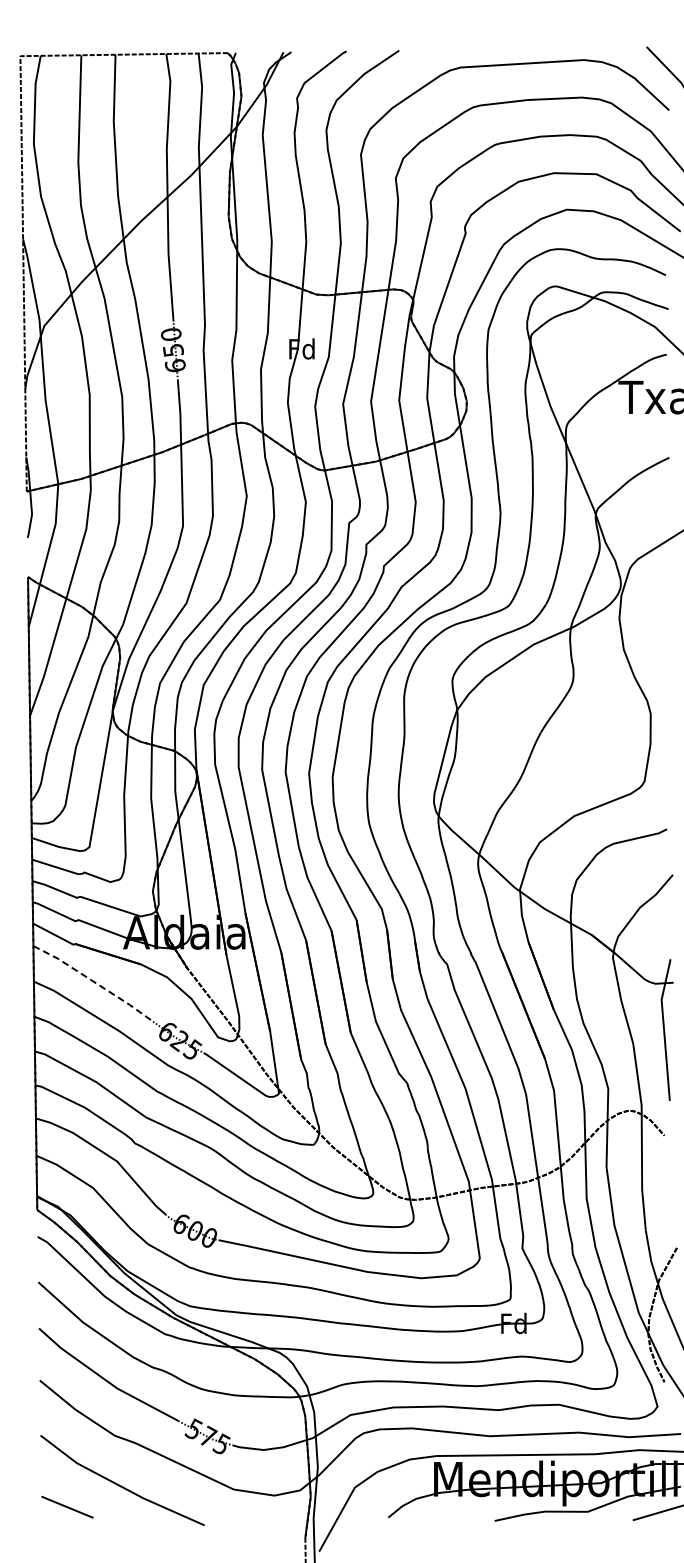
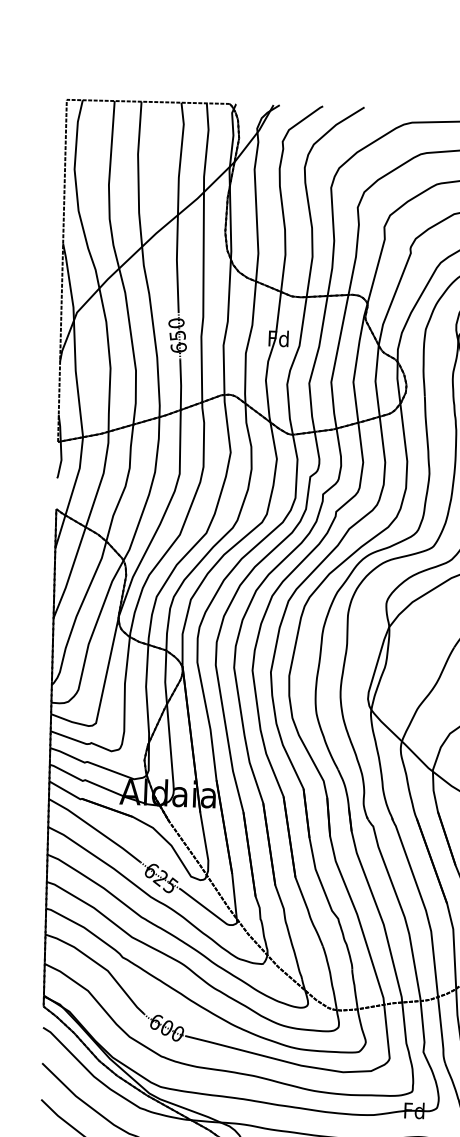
line: (94, 982) -> (95, 829), dashed -> solid

